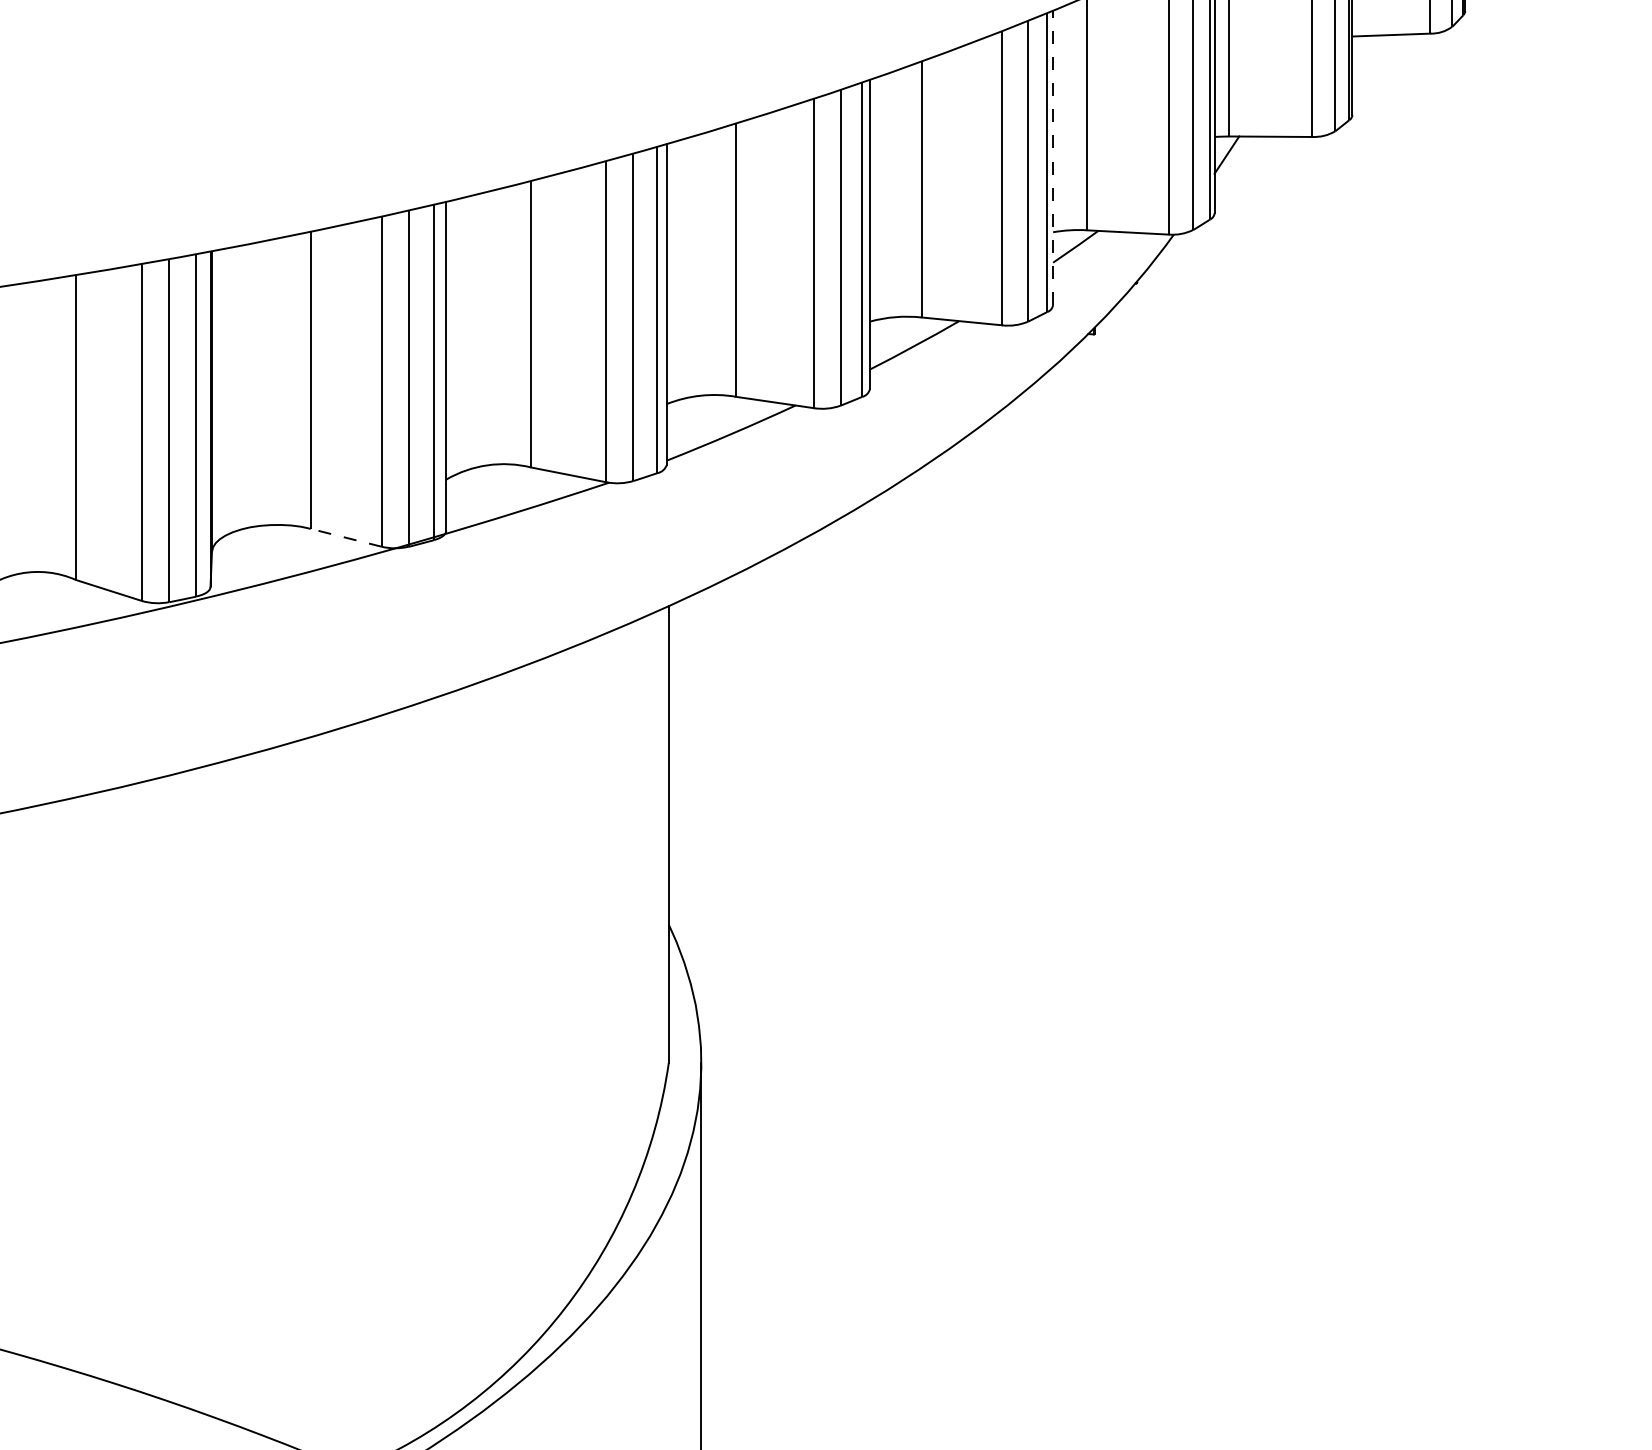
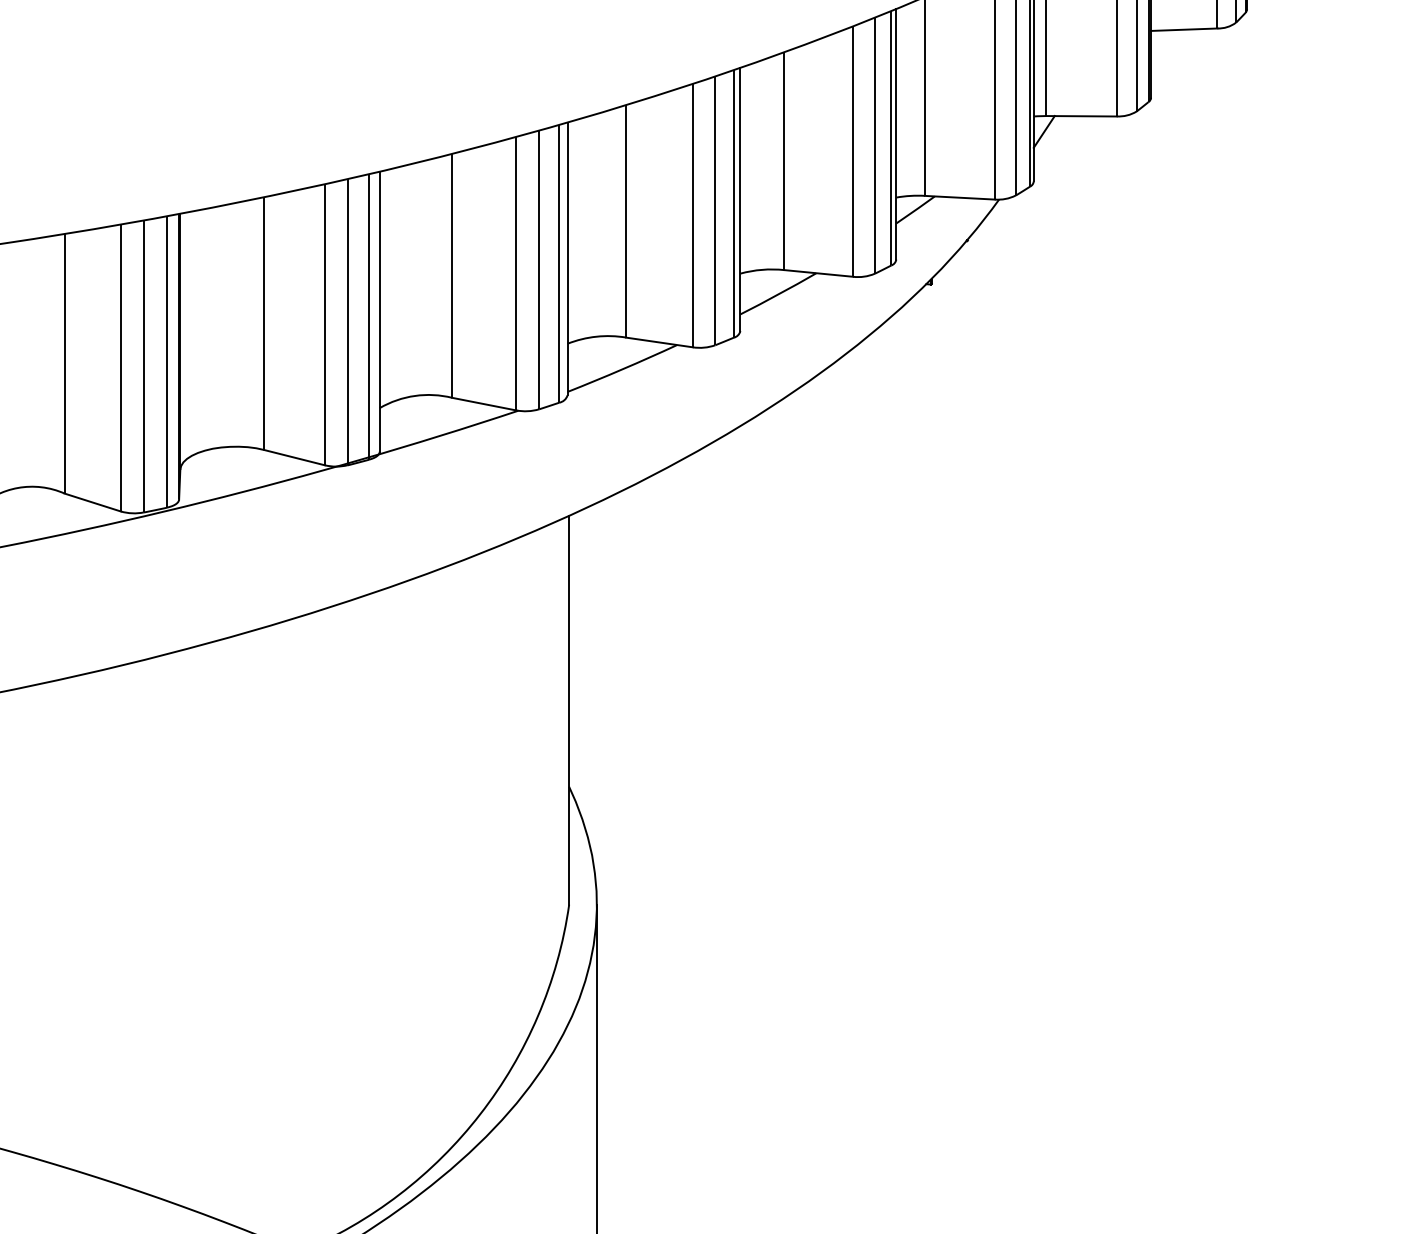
line: (1053, 156) -> (896, 133), dashed -> solid
line: (346, 537) -> (294, 457), dashed -> solid

